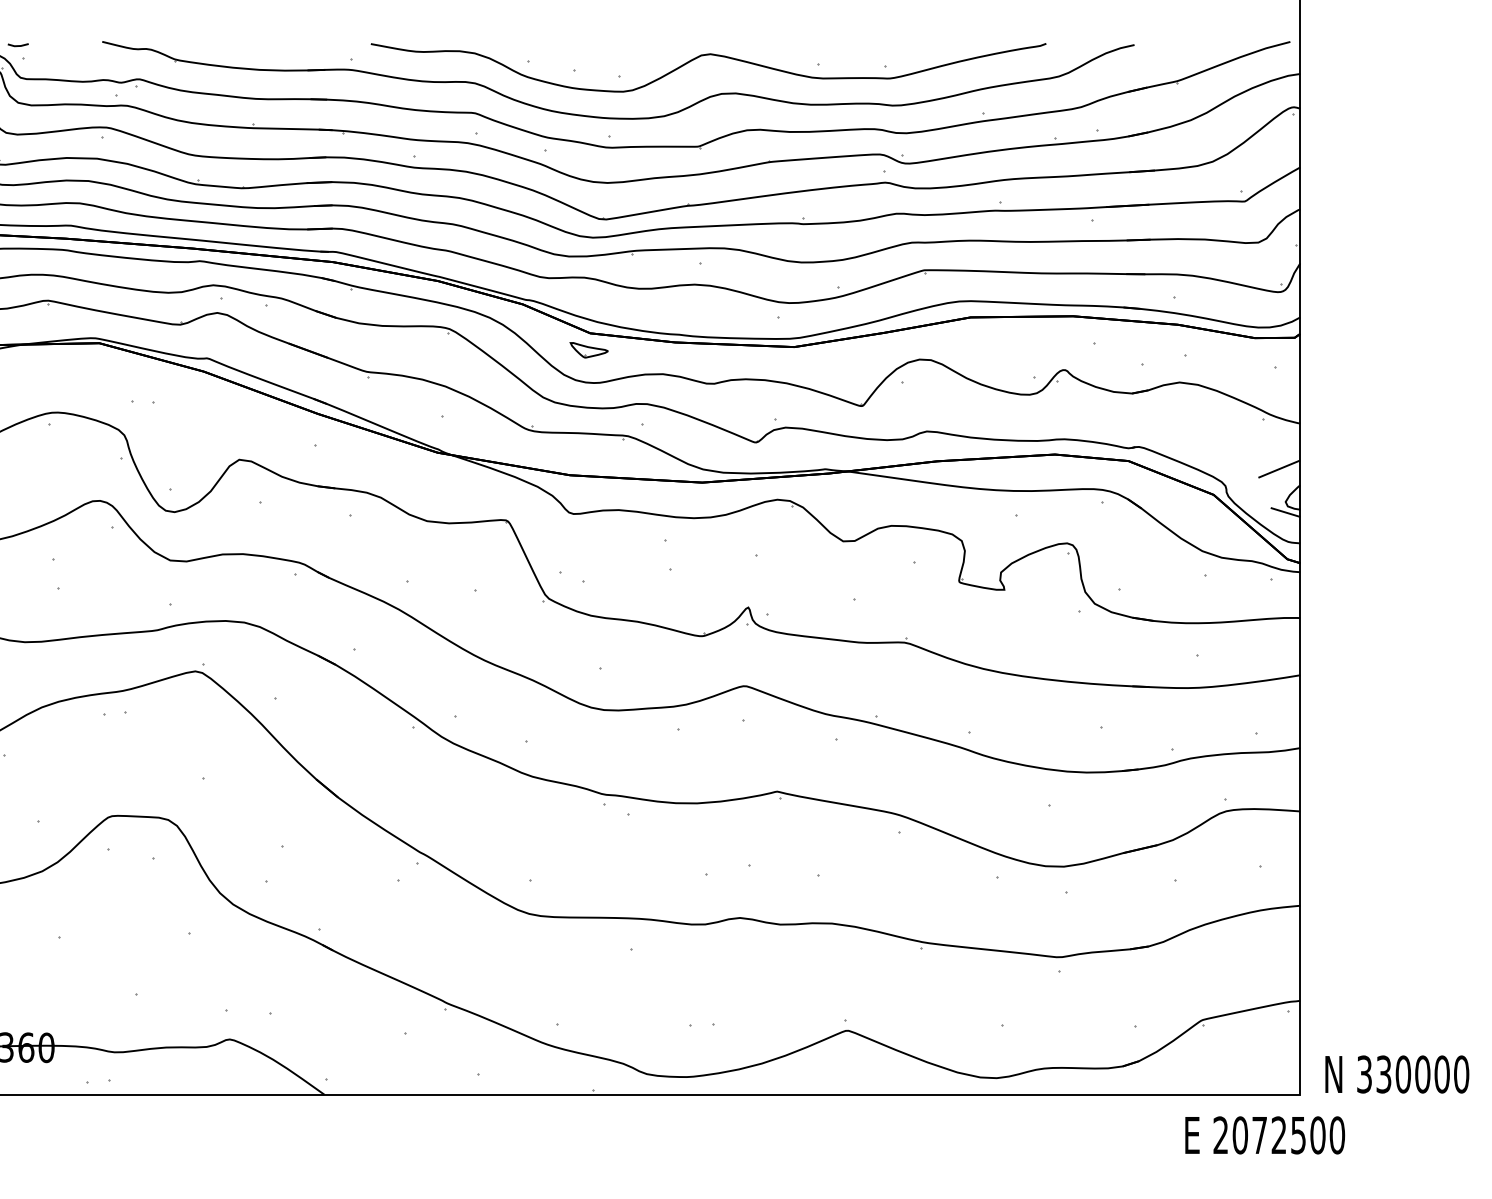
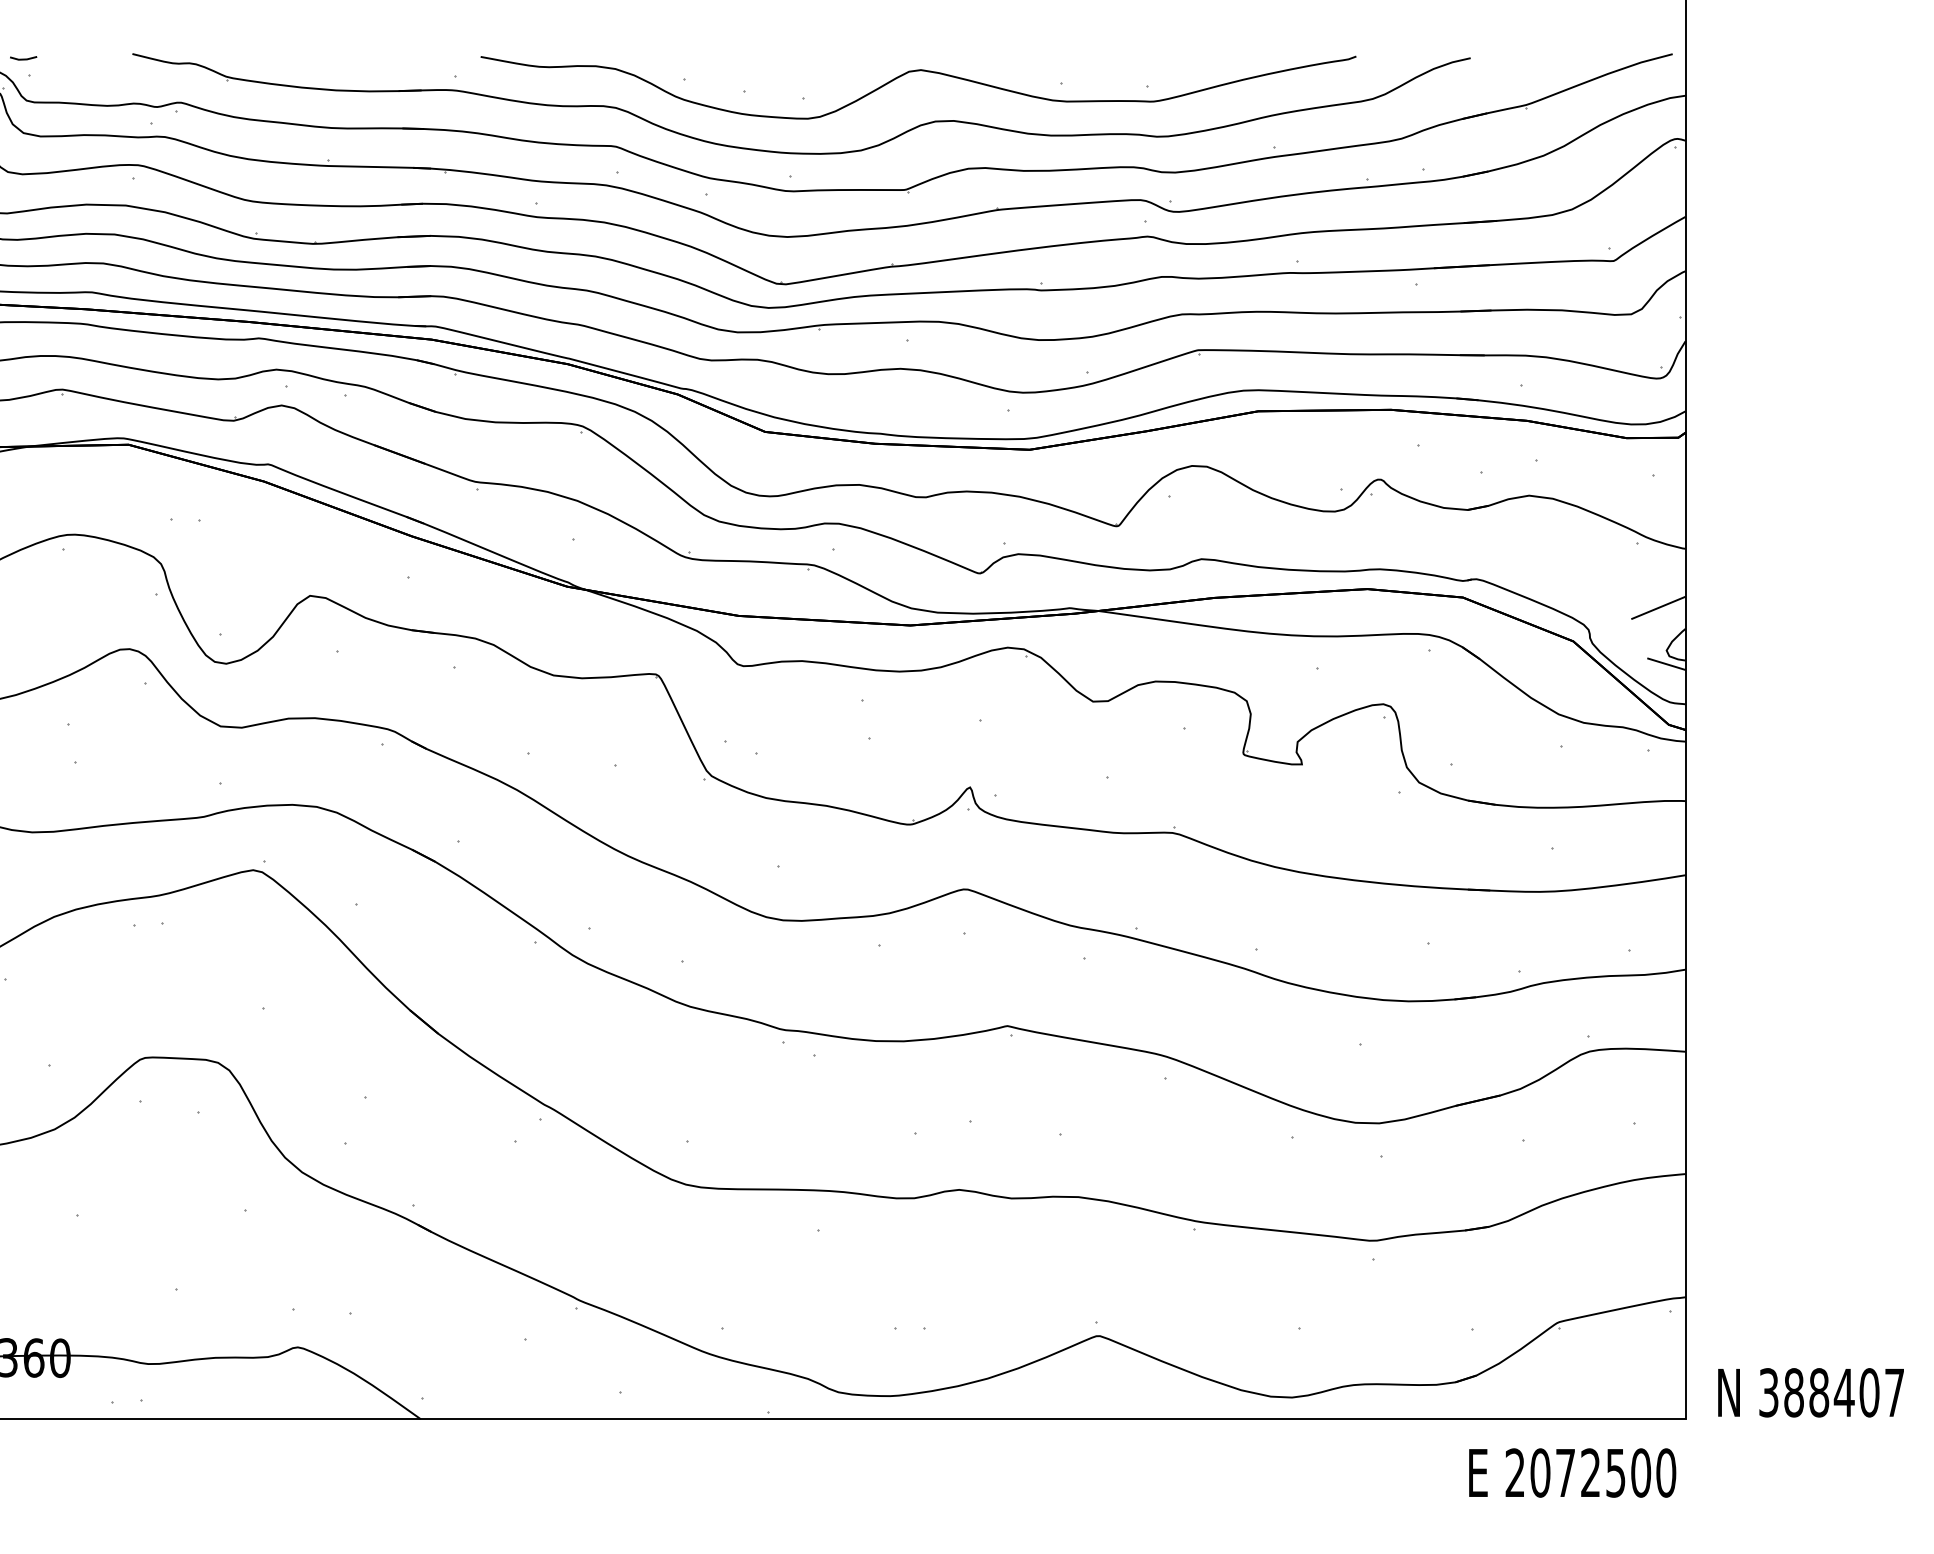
part: (588, 350) -> (762, 454), removed
text: (1422, 1074) -> (1844, 1392), 330000 -> 388407
text: (1265, 1135) -> (1573, 1473), moved

